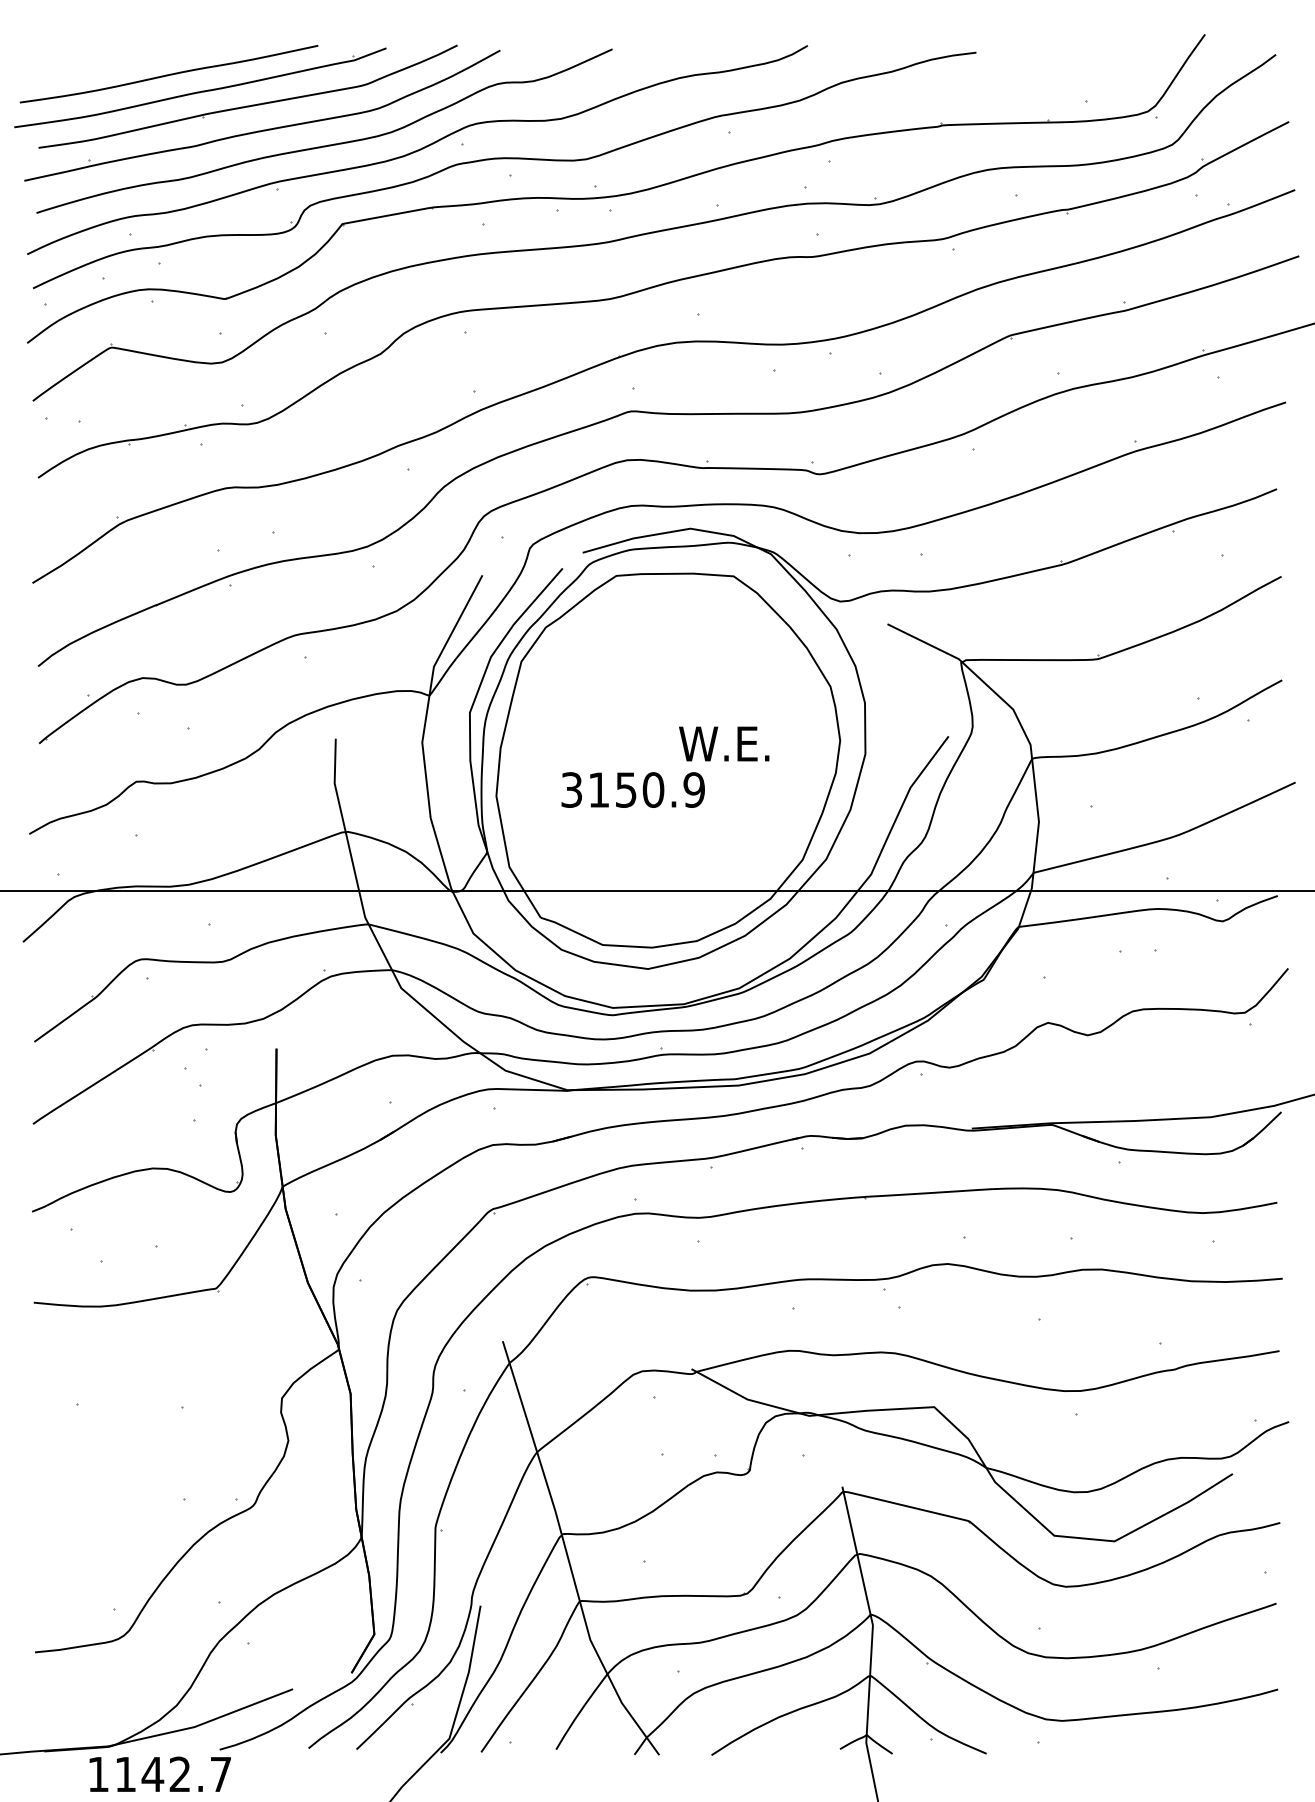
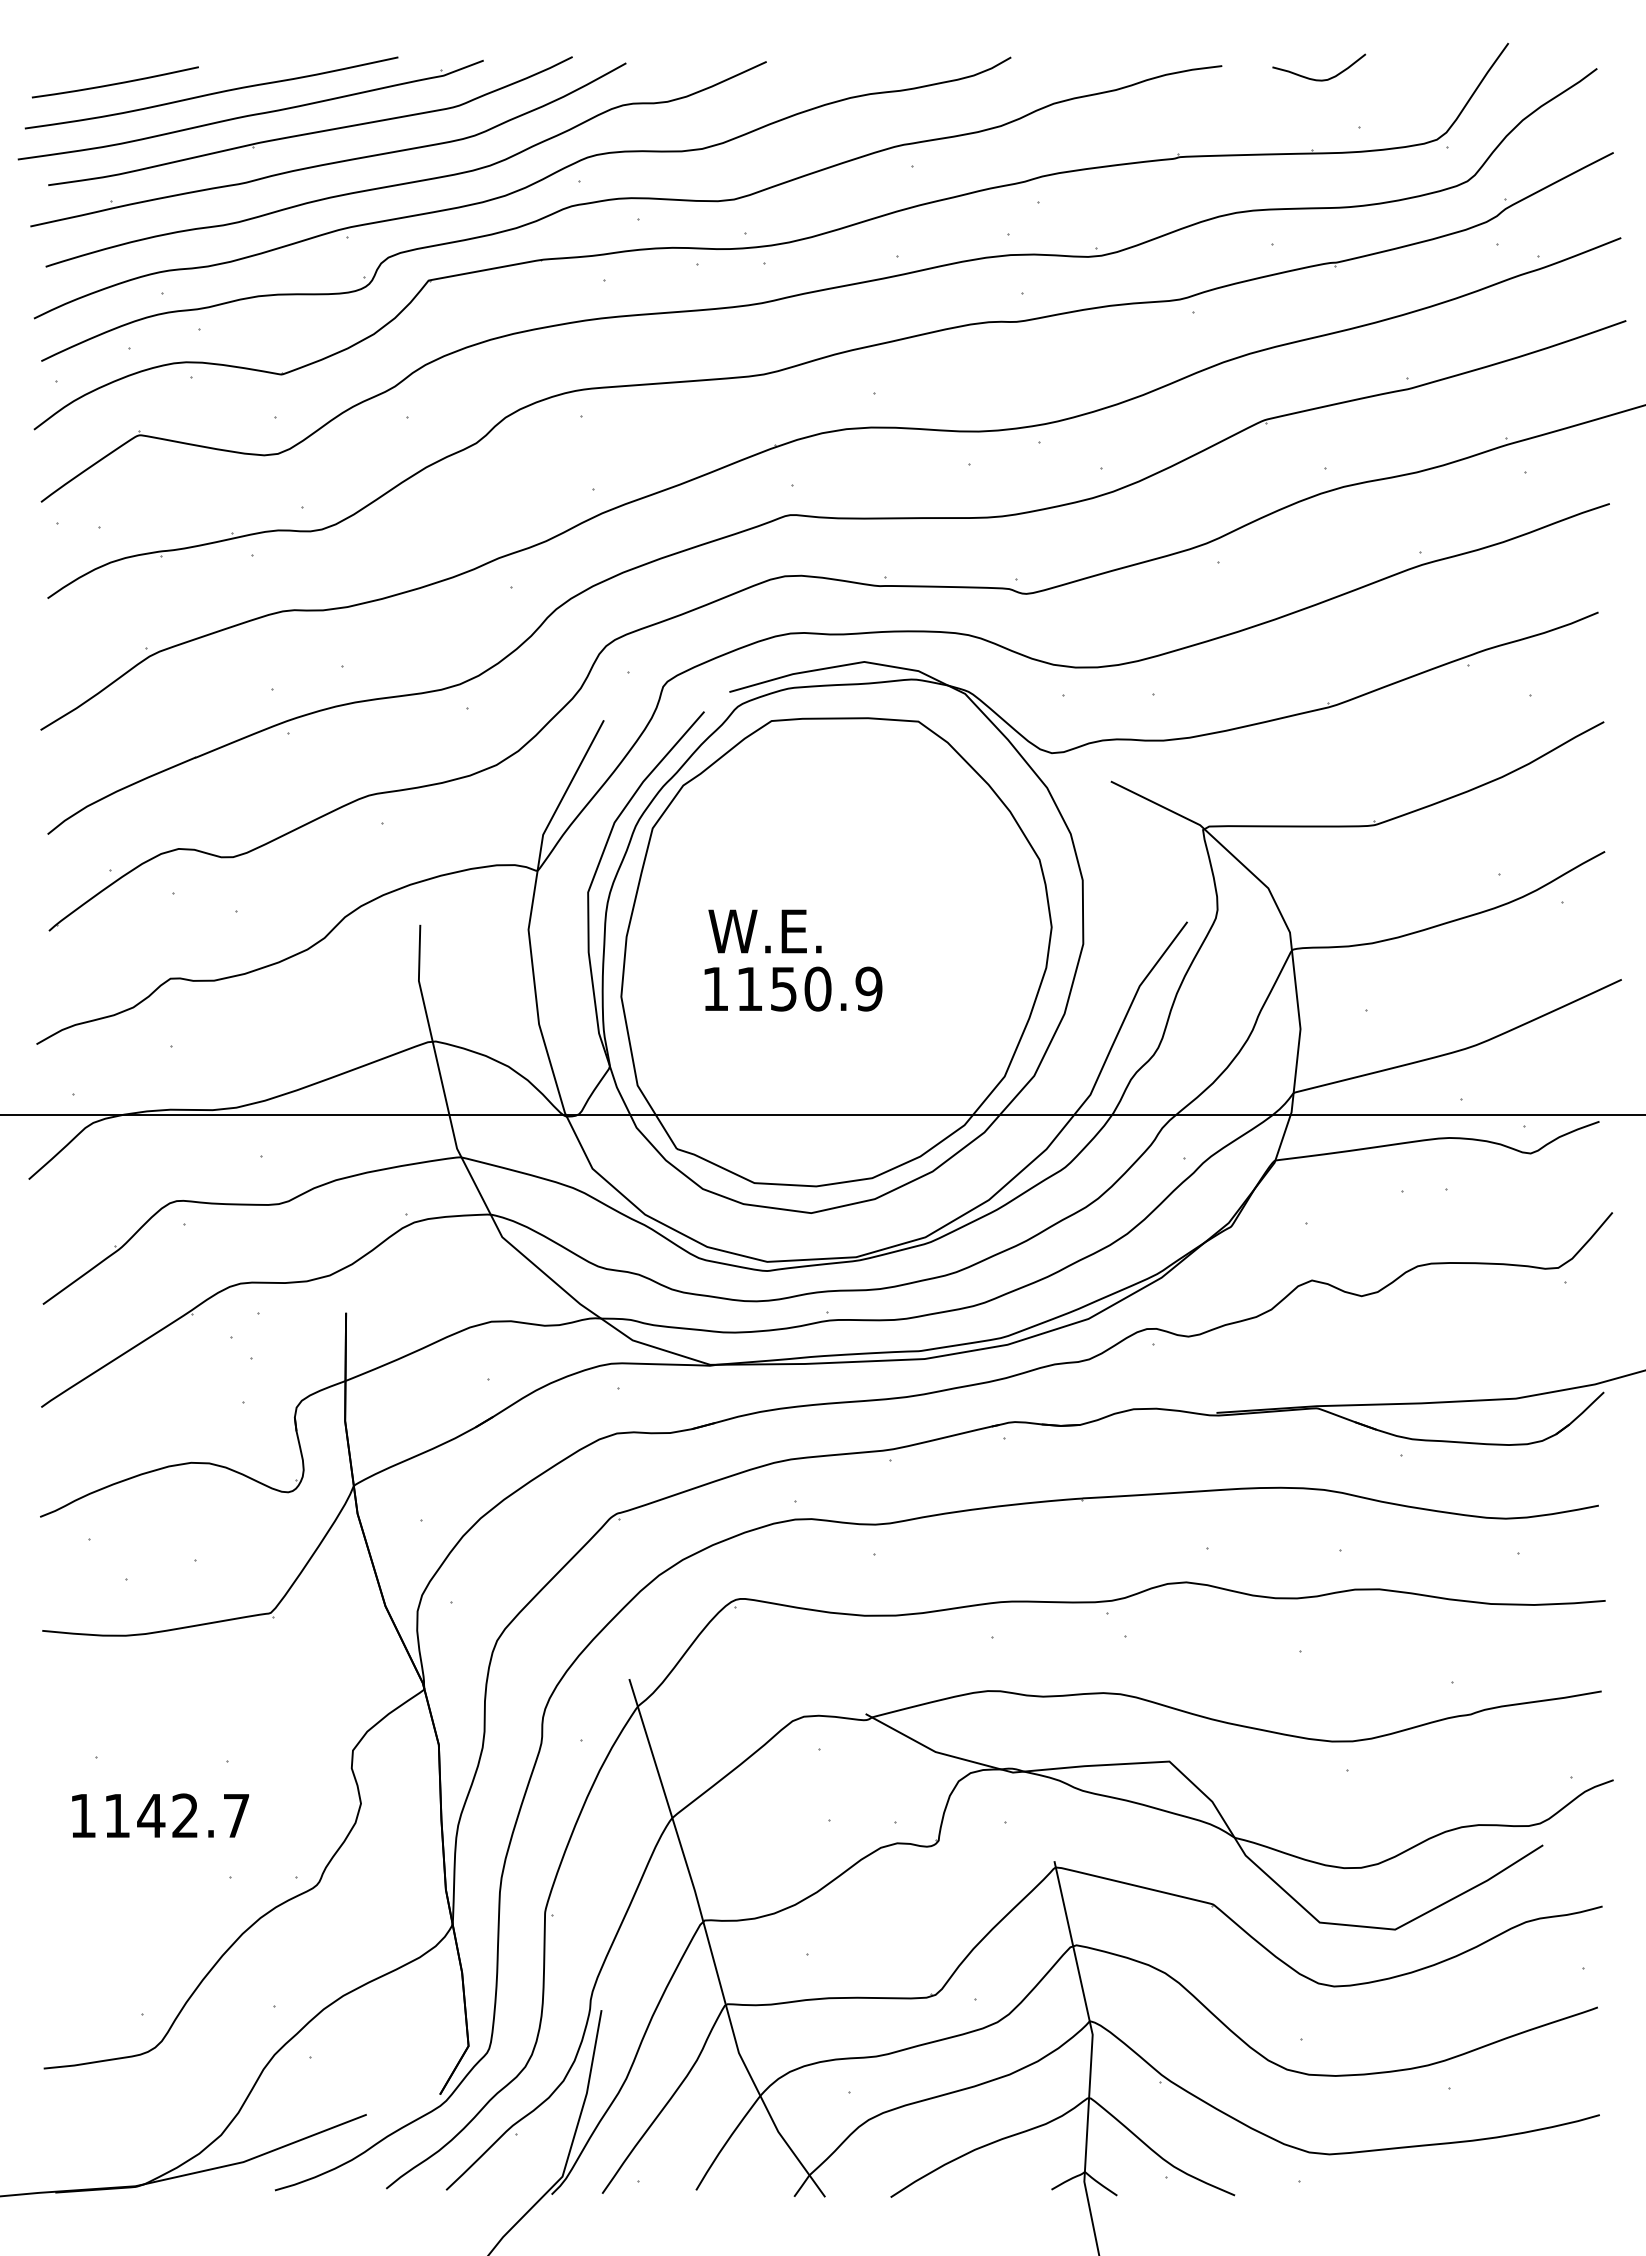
curve: (1050, 62) -> (1314, 78), added
curve: (91, 66) -> (114, 83), added
text: (724, 743) -> (765, 930), moved
text: (571, 789) -> (715, 988), 3150.9 -> 1150.9
text: (159, 1773) -> (159, 1814), moved

